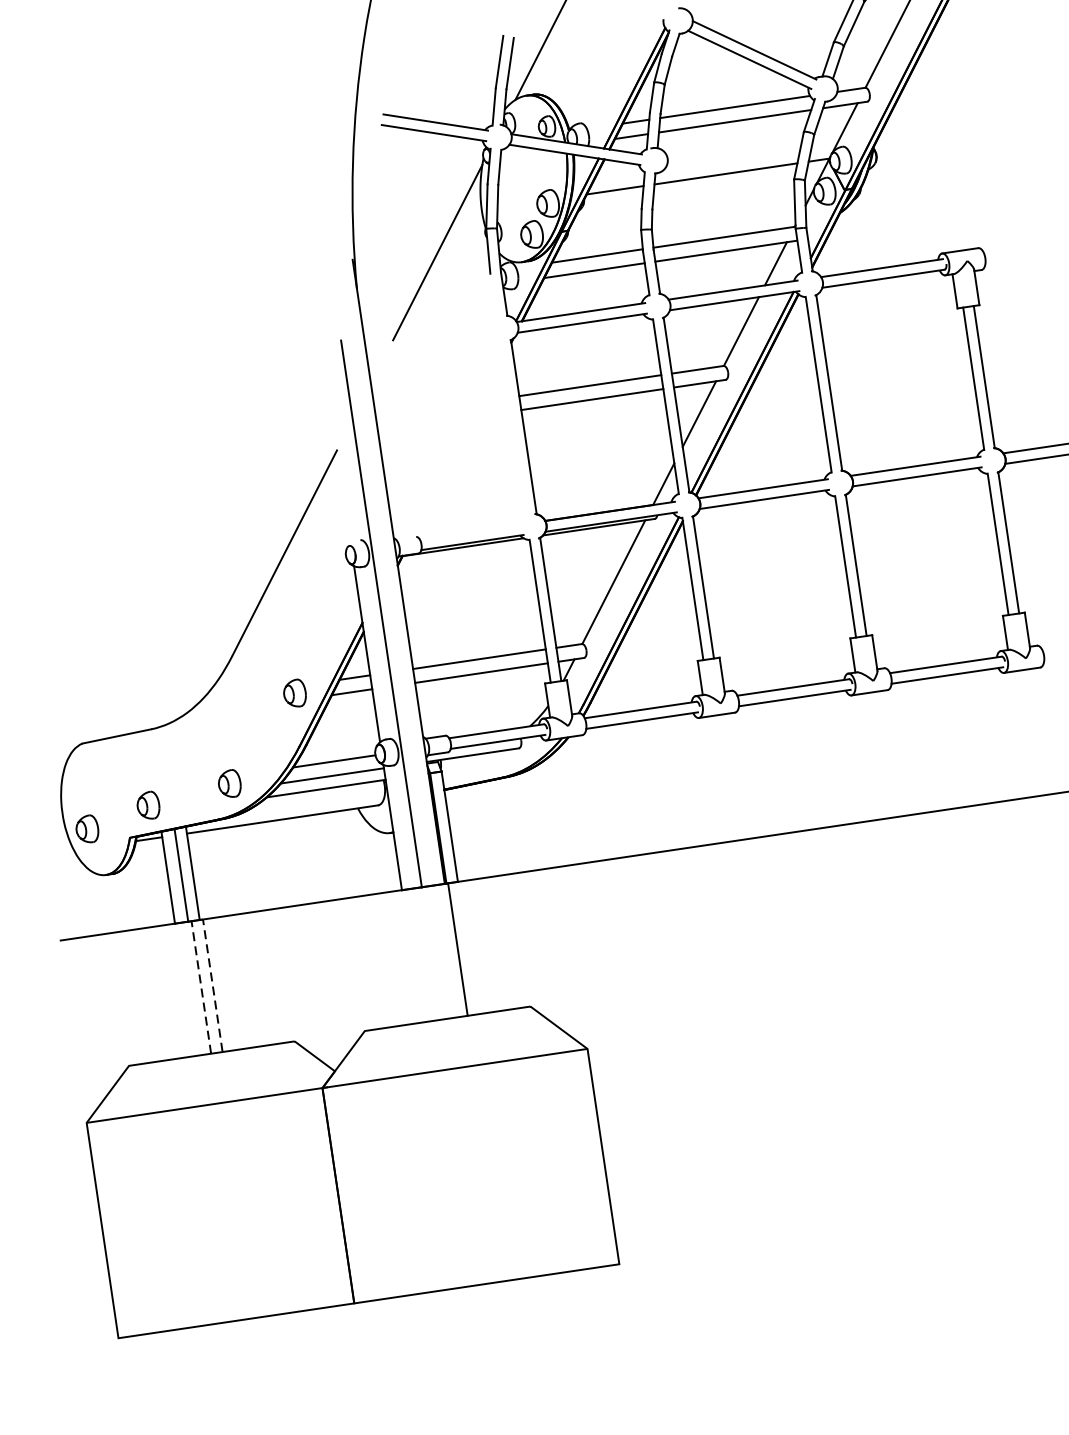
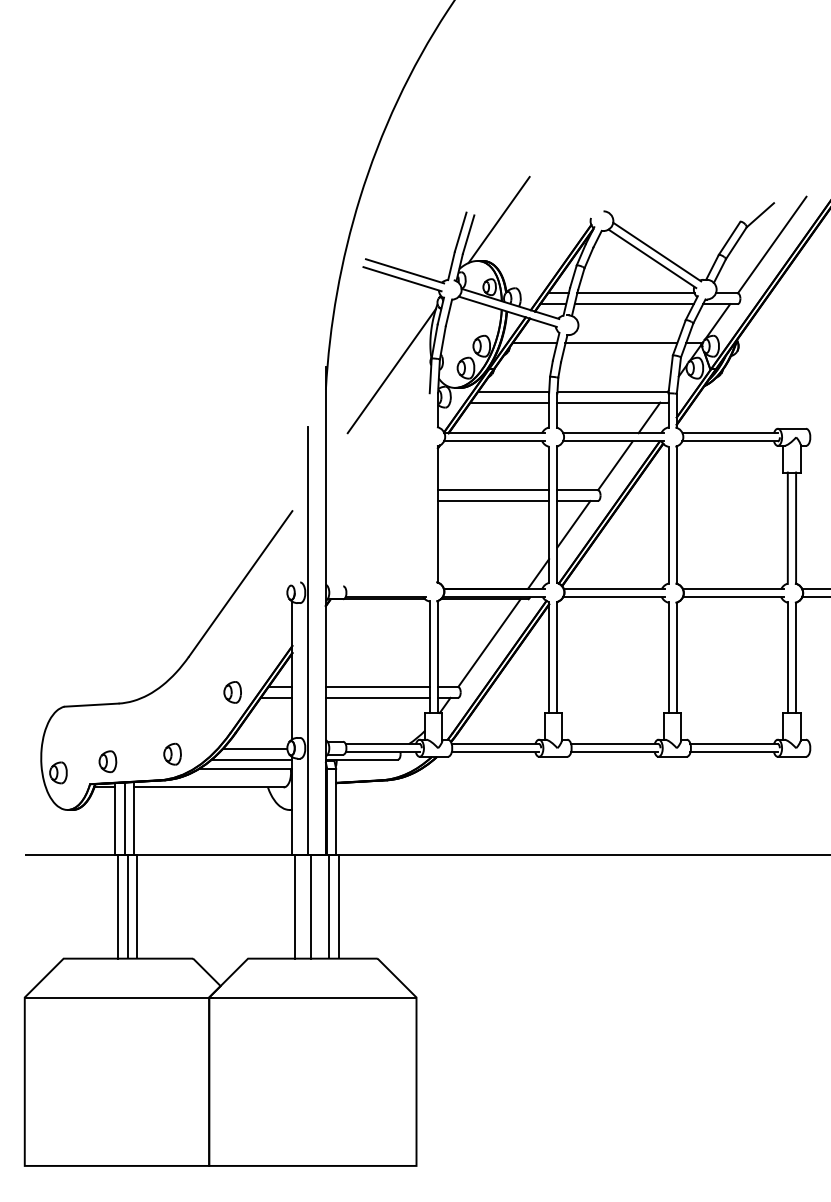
line: (197, 920) -> (132, 855), dashed -> solid
line: (470, 947) -> (338, 906), added
line: (434, 952) -> (310, 906), added
line: (414, 955) -> (294, 906), added
line: (188, 989) -> (117, 906), added

